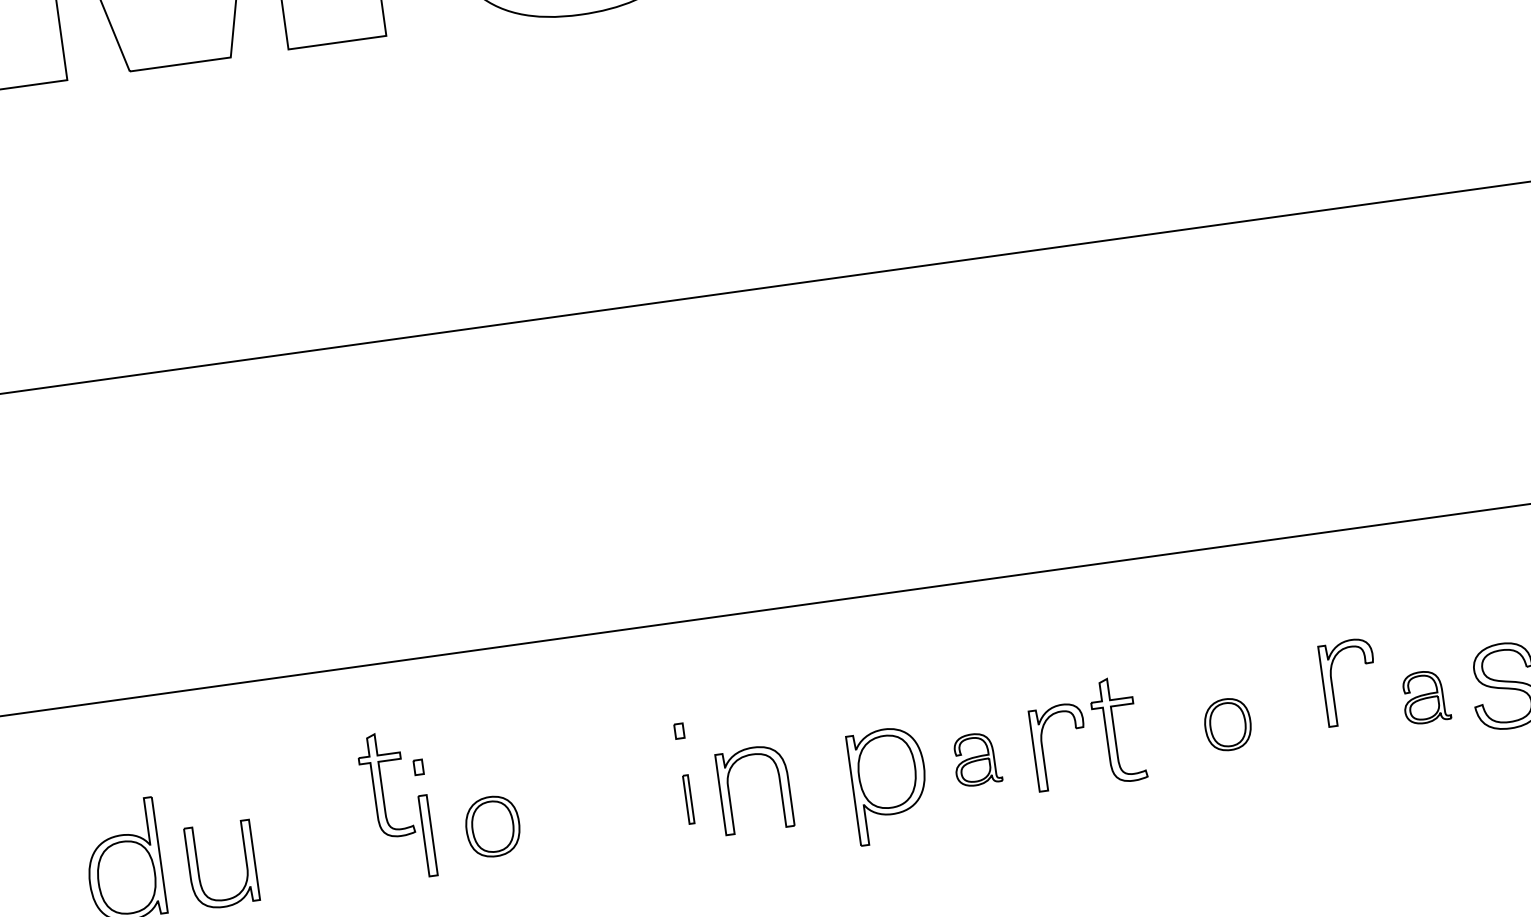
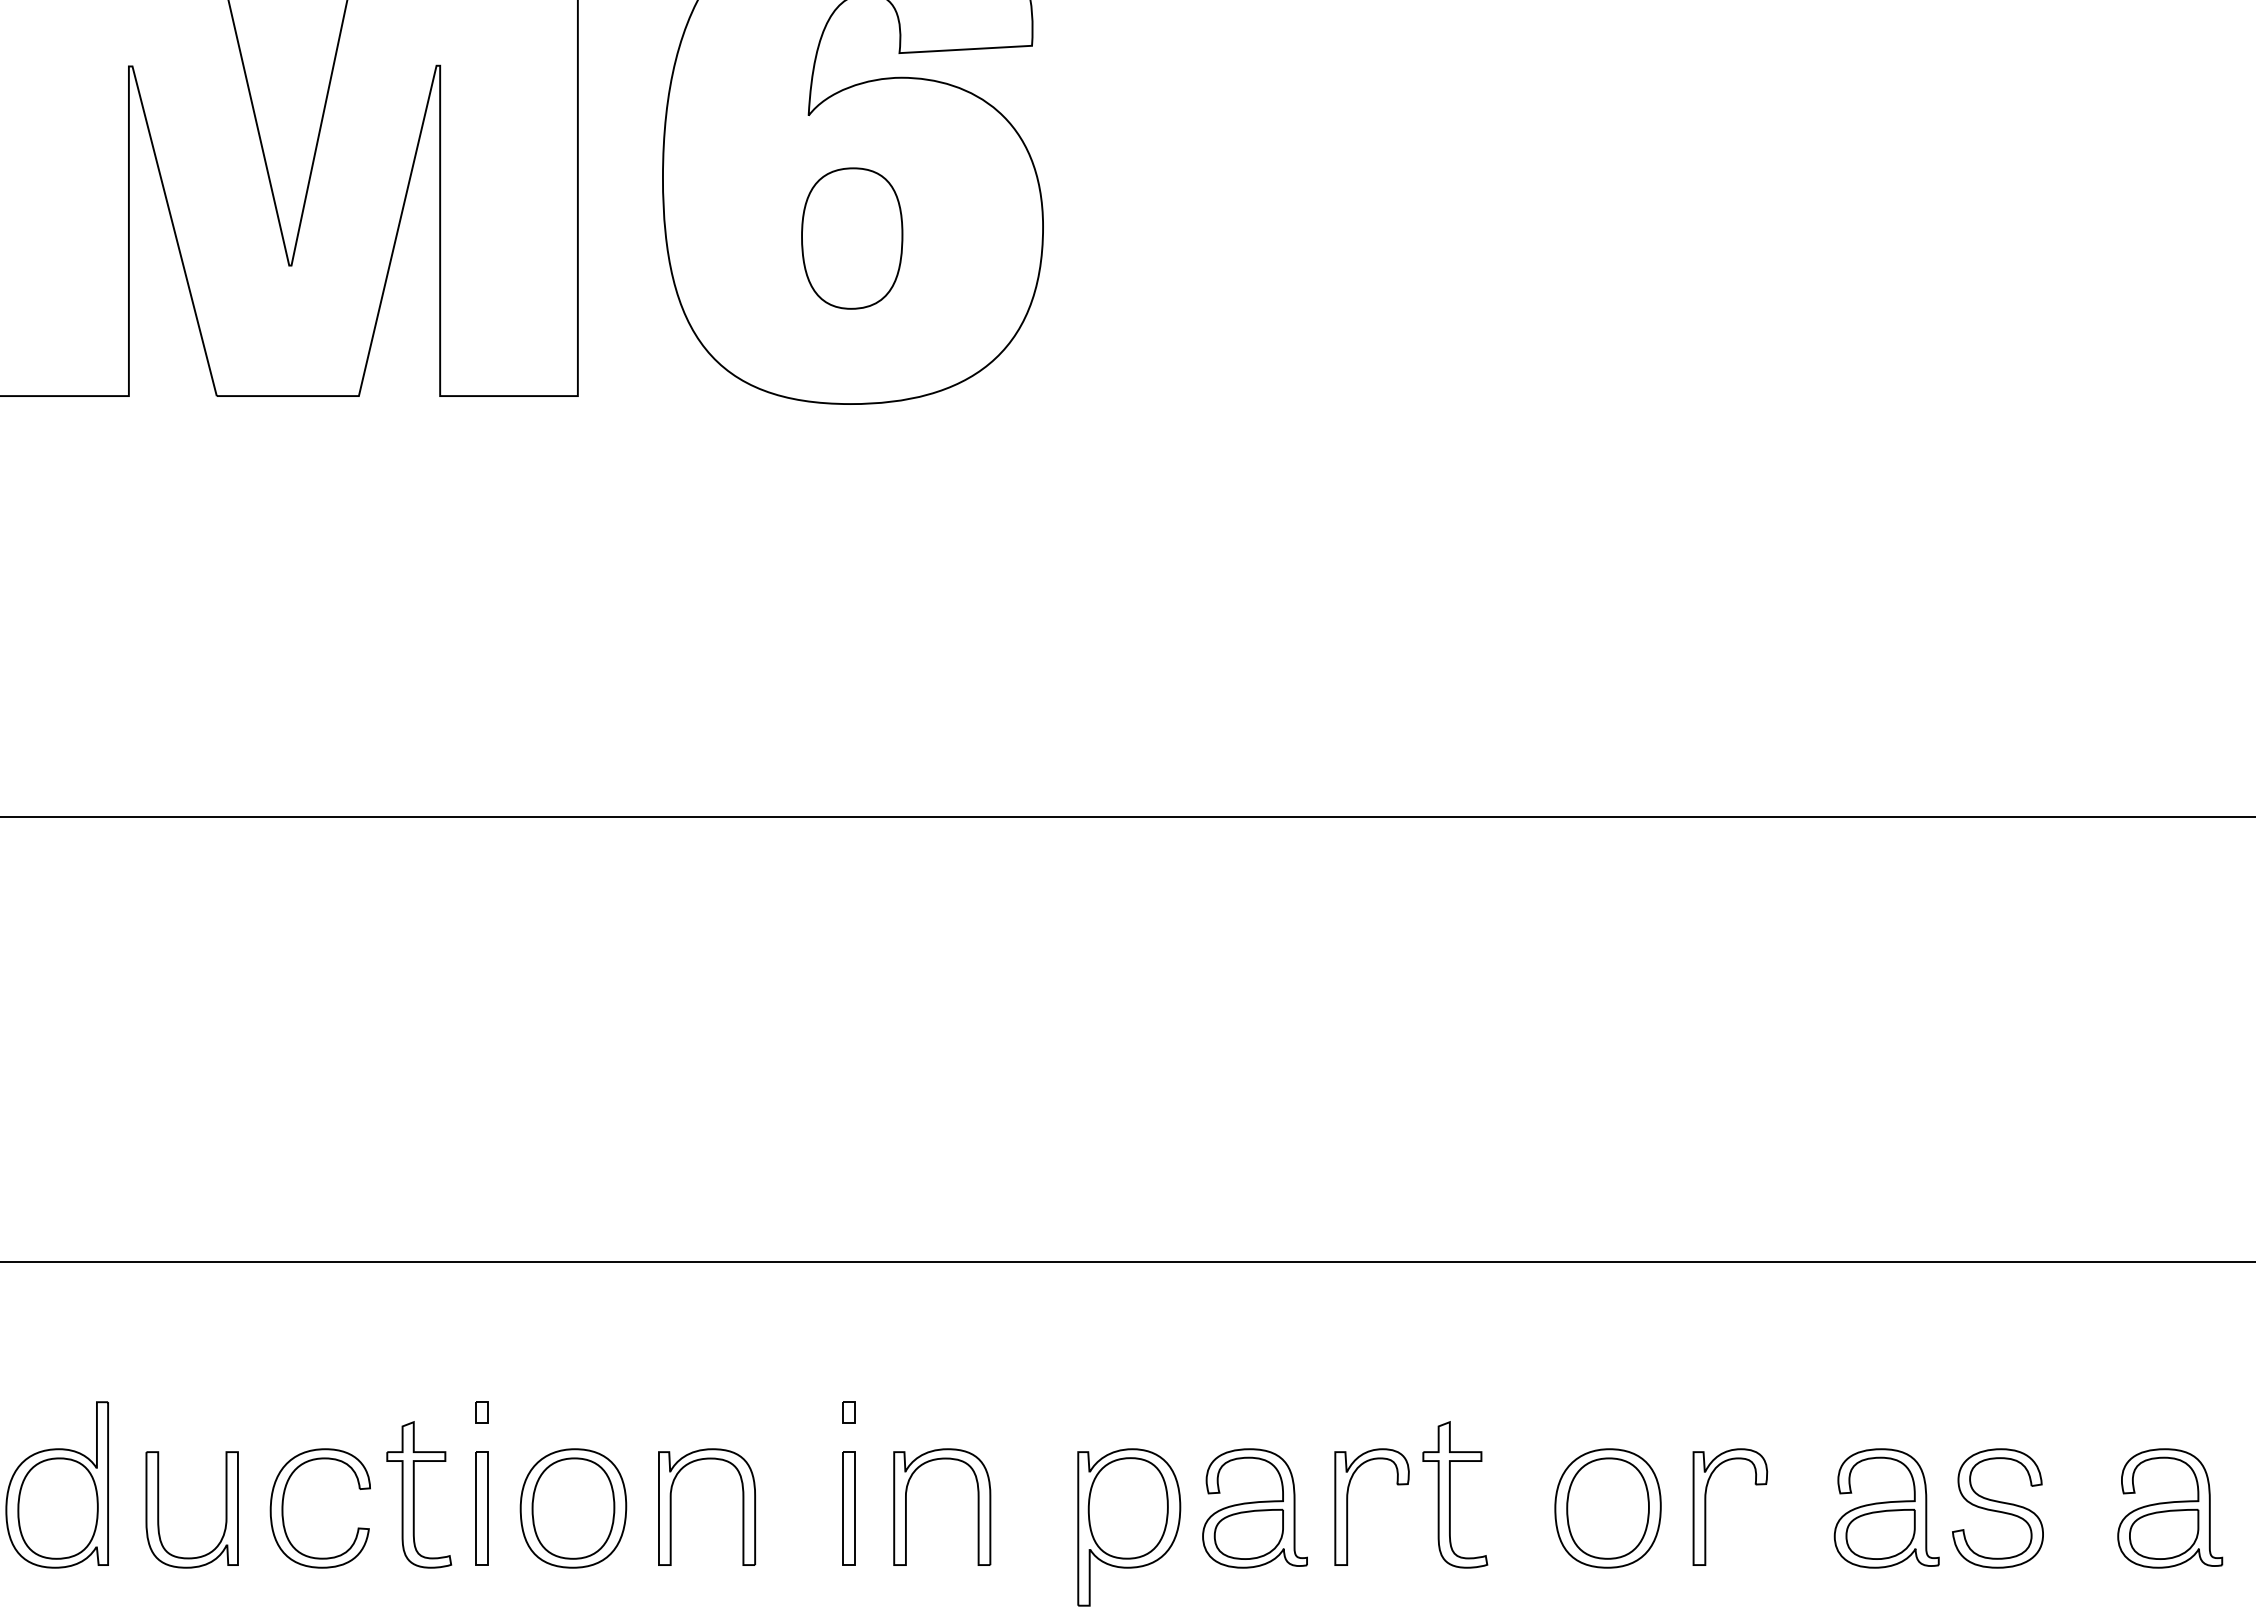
part: (1332, 684) -> (1706, 1506), moved
part: (1425, 697) -> (1886, 1508), size x1.67
part: (1227, 724) -> (1607, 1508), size x1.67
part: (976, 759) -> (1254, 1508), size x1.67
part: (385, 785) -> (419, 1494), moved
part: (688, 799) -> (848, 1508), size x1.67
part: (562, 815) -> (671, 1506), added
part: (492, 826) -> (573, 1508), size x1.43
part: (286, 855) -> (283, 1508), added

